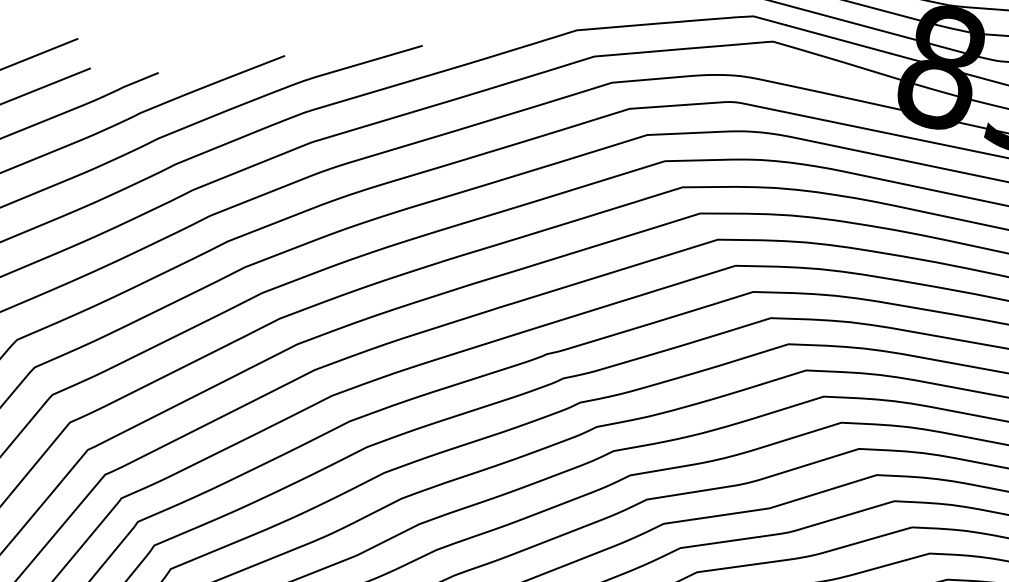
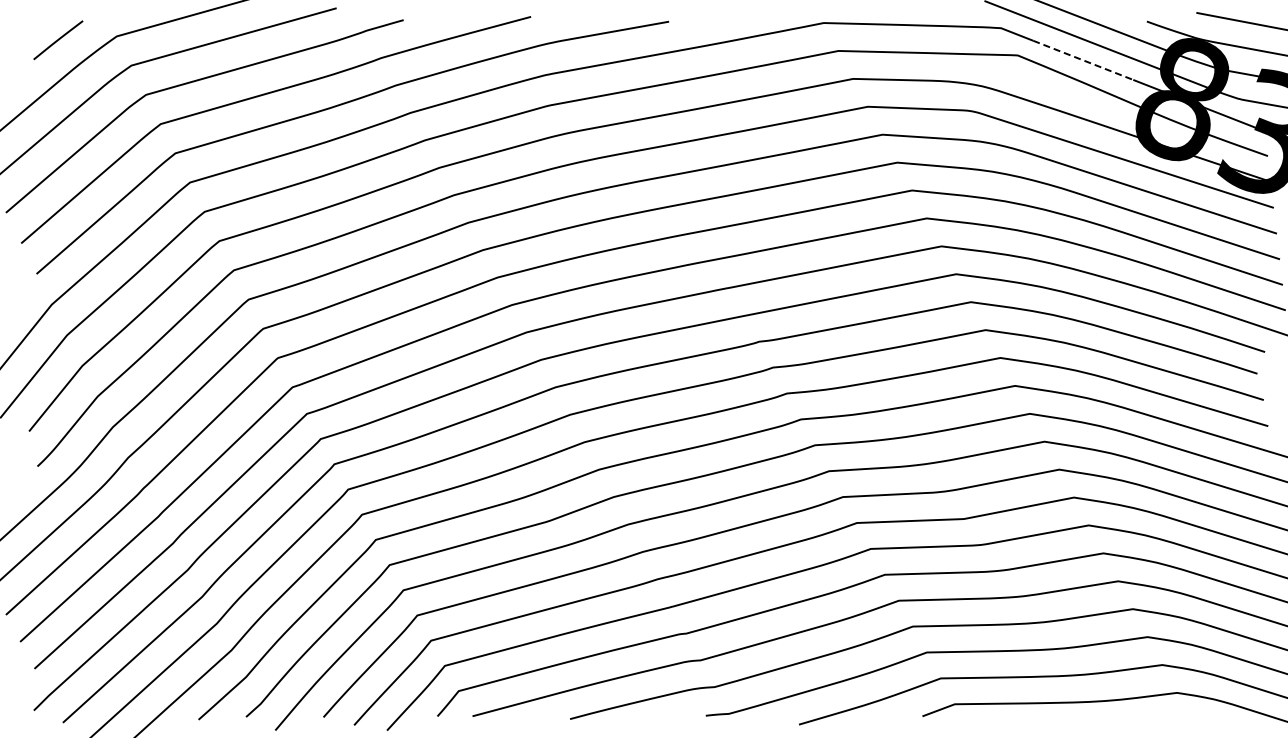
line: (838, 39) -> (1083, 60), solid -> dashed

